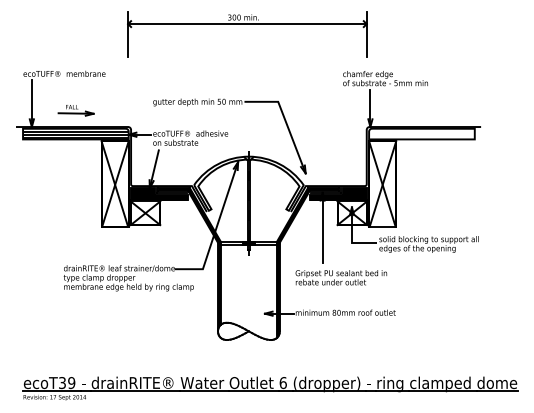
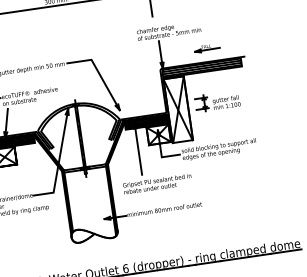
part: (432, 109) -> (207, 48), added
hatch: (421, 134) -> (201, 68), added
part: (435, 180) -> (217, 101), added

